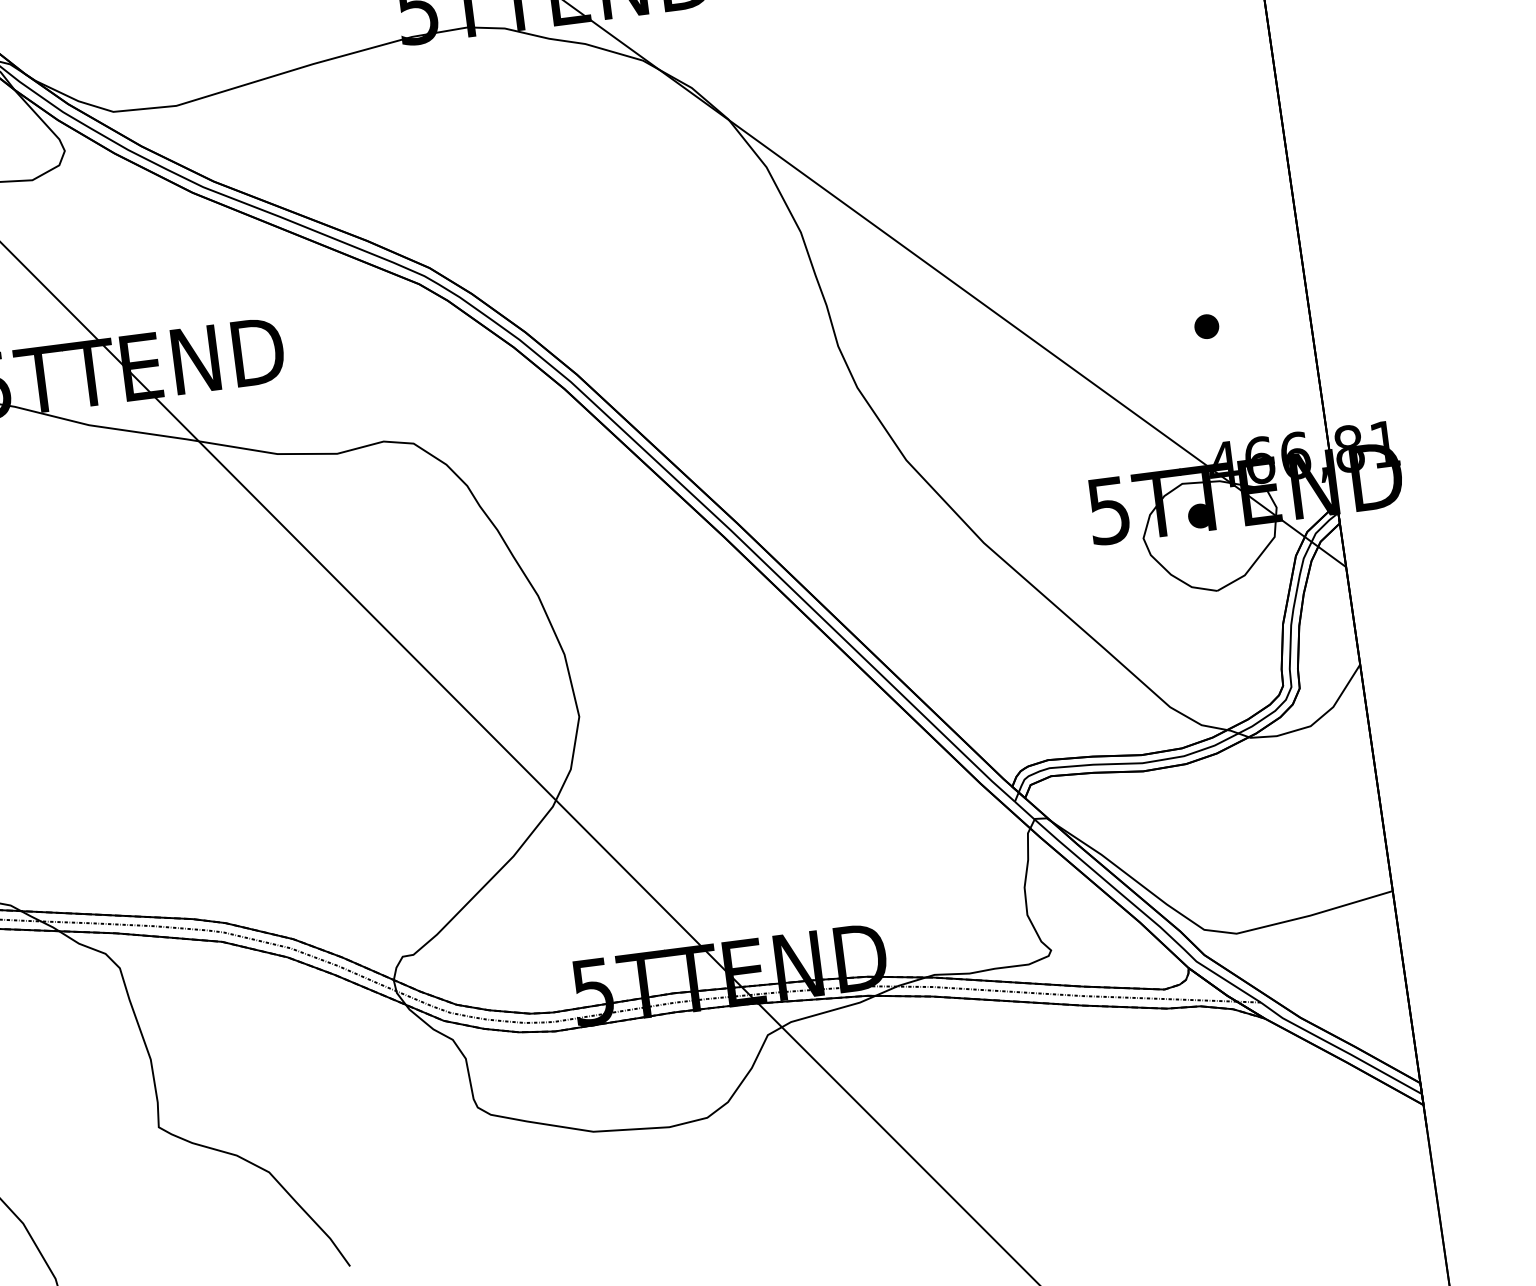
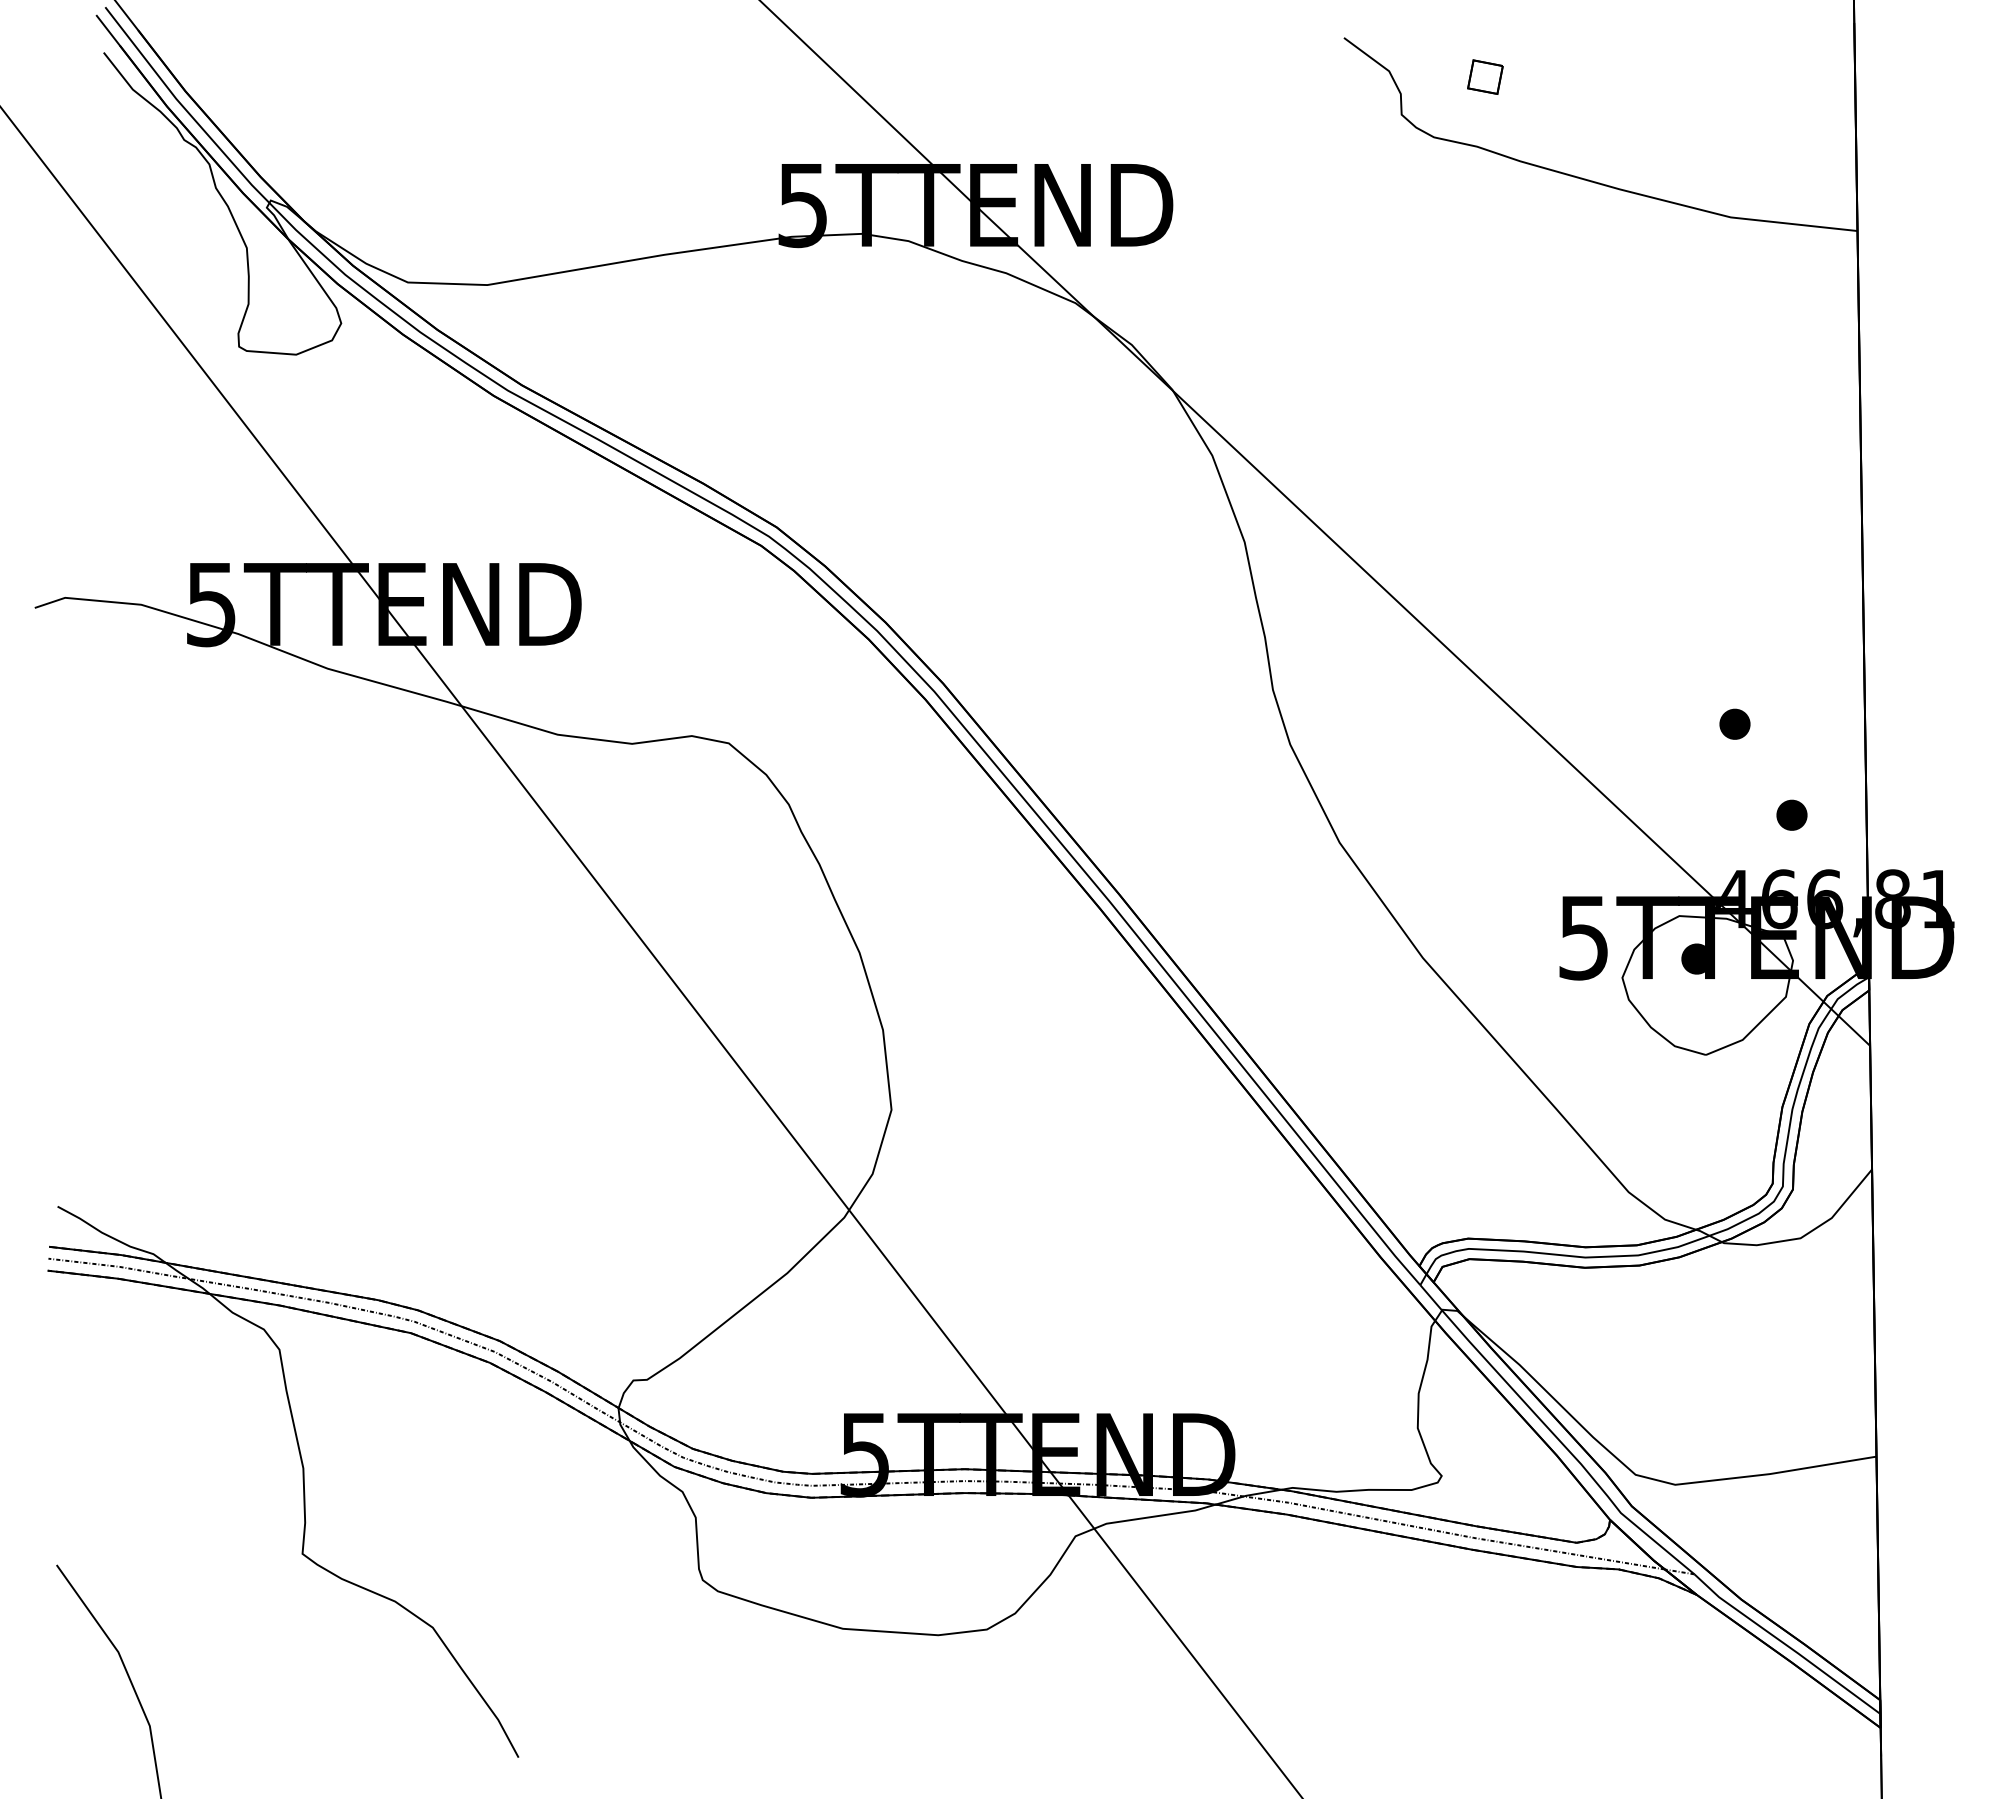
part: (1260, 392) -> (1791, 814), added

